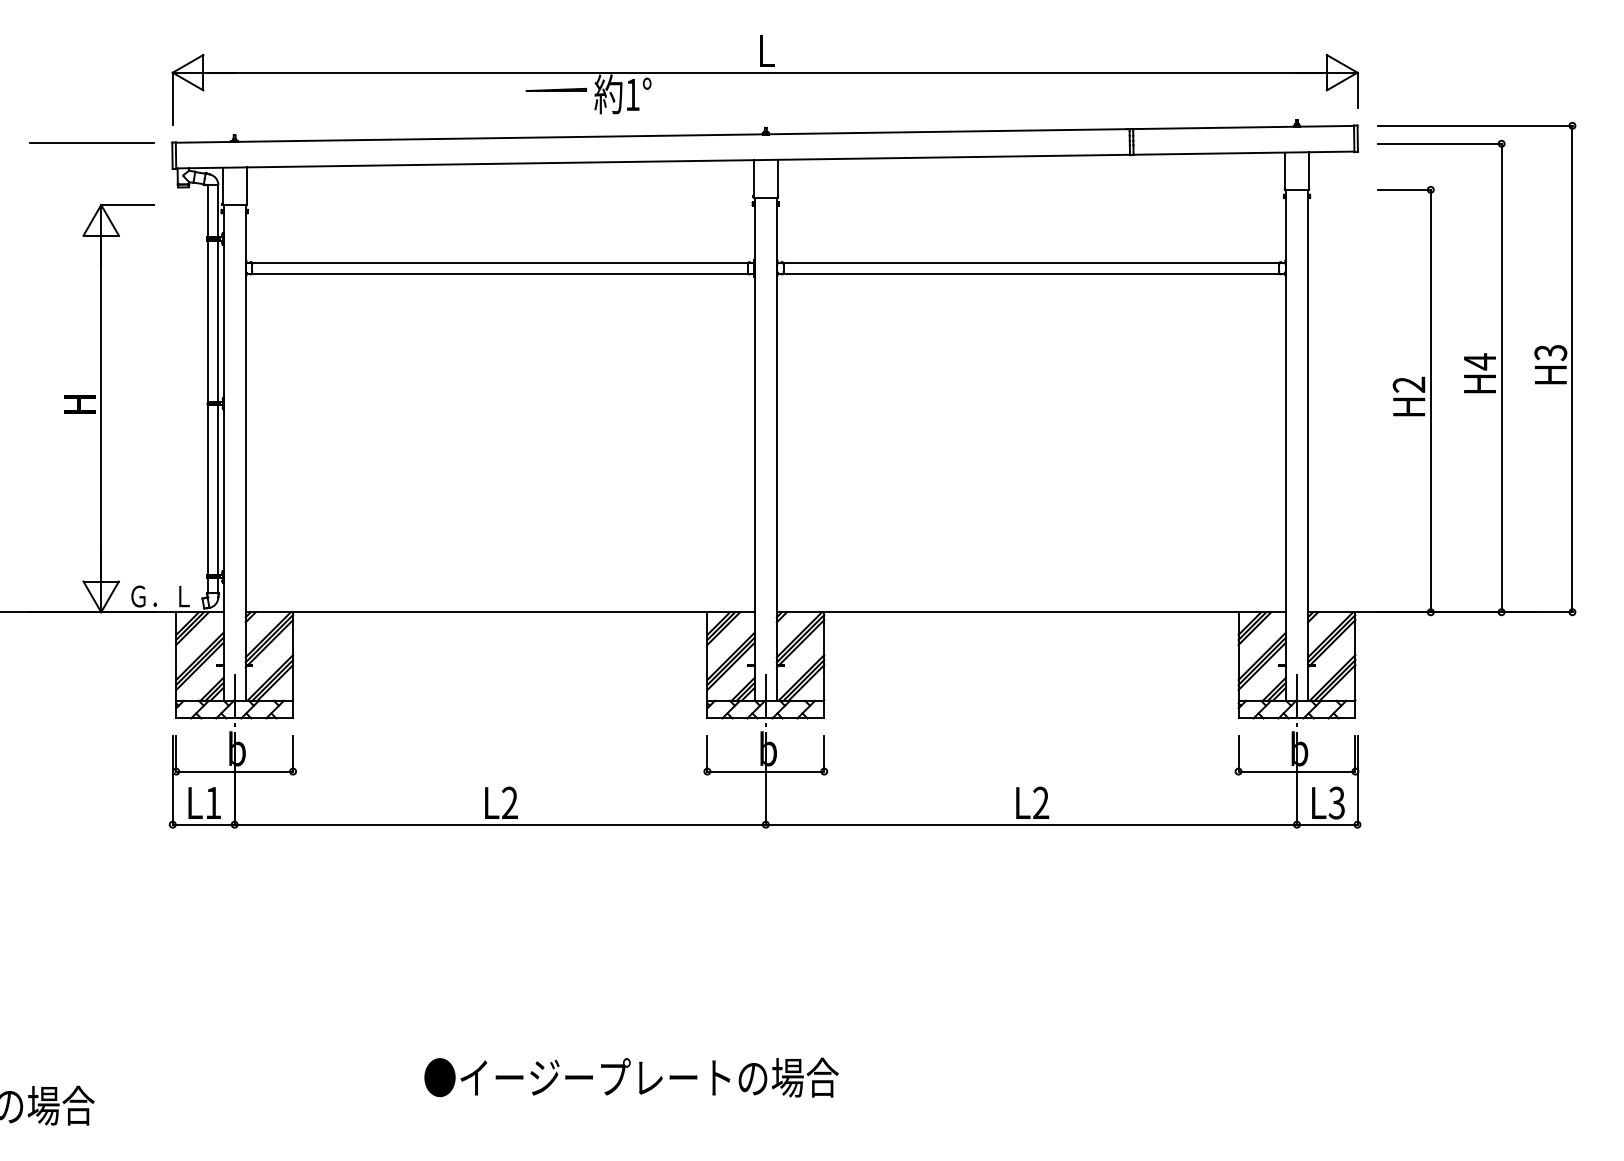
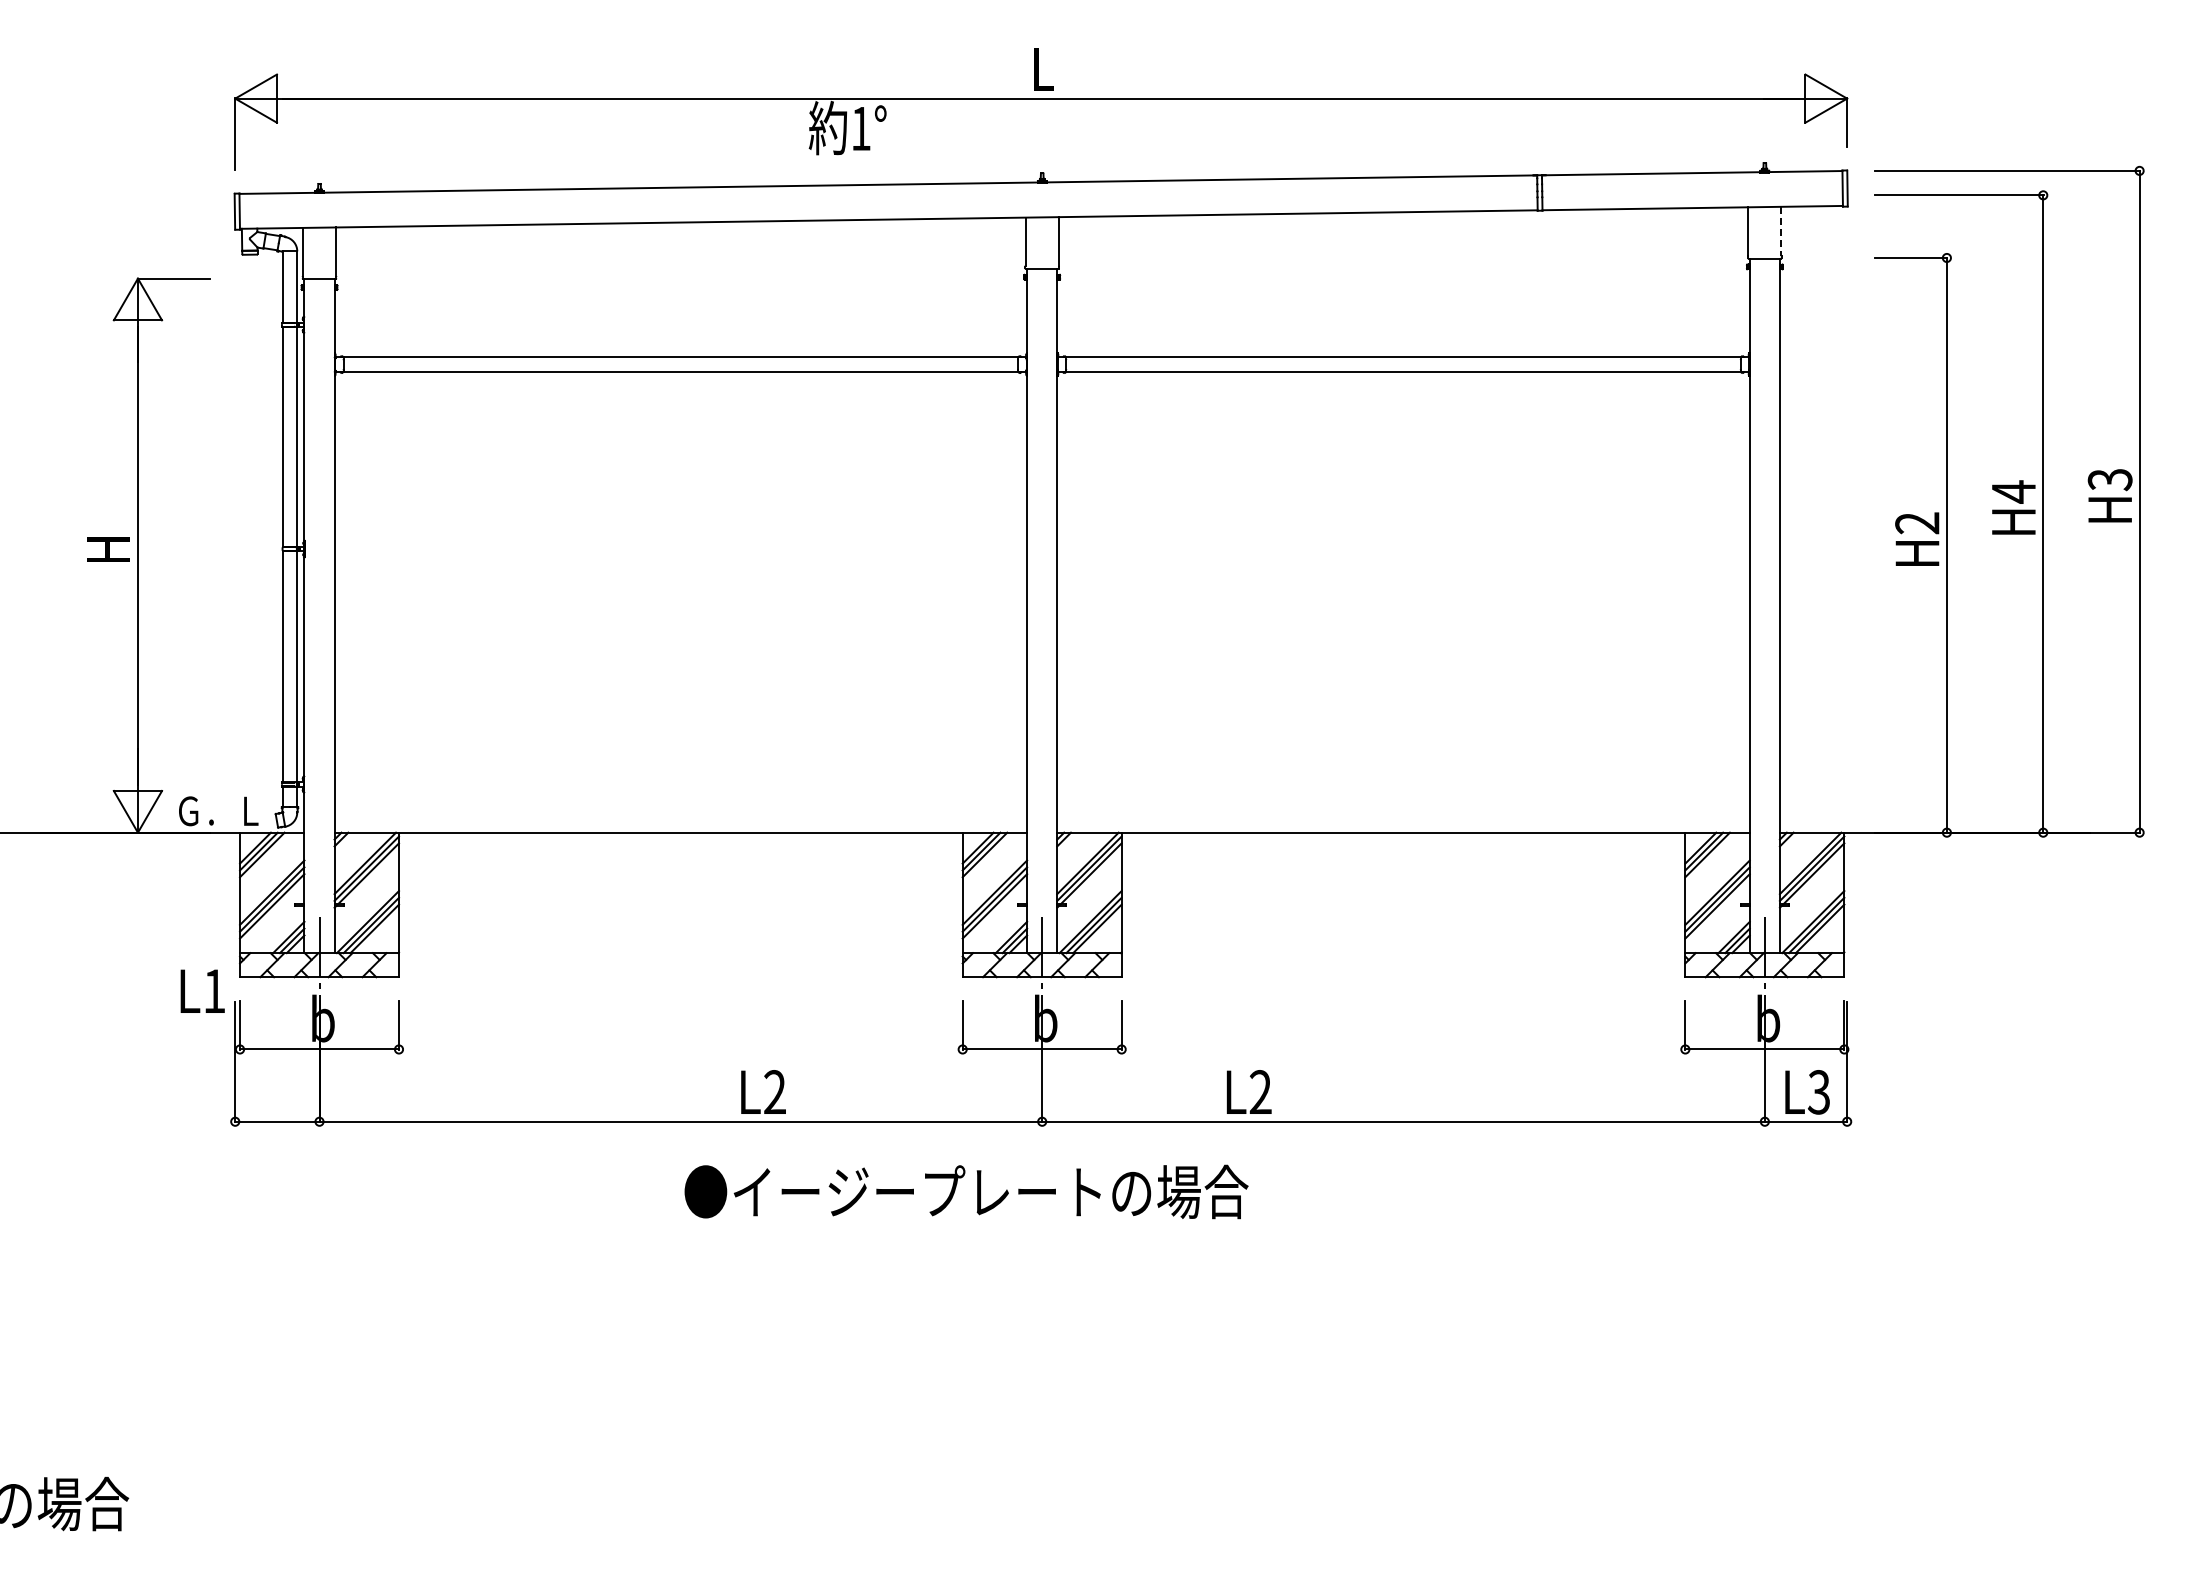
part: (555, 89) -> (756, 121), removed
line: (92, 142) -> (125, 193), removed
line: (1309, 170) -> (1781, 231), solid -> dashed
text: (204, 802) -> (202, 990), moved
text: (501, 802) -> (763, 1091), moved
text: (1032, 802) -> (1248, 1091), moved
text: (631, 1077) -> (966, 1191), moved

